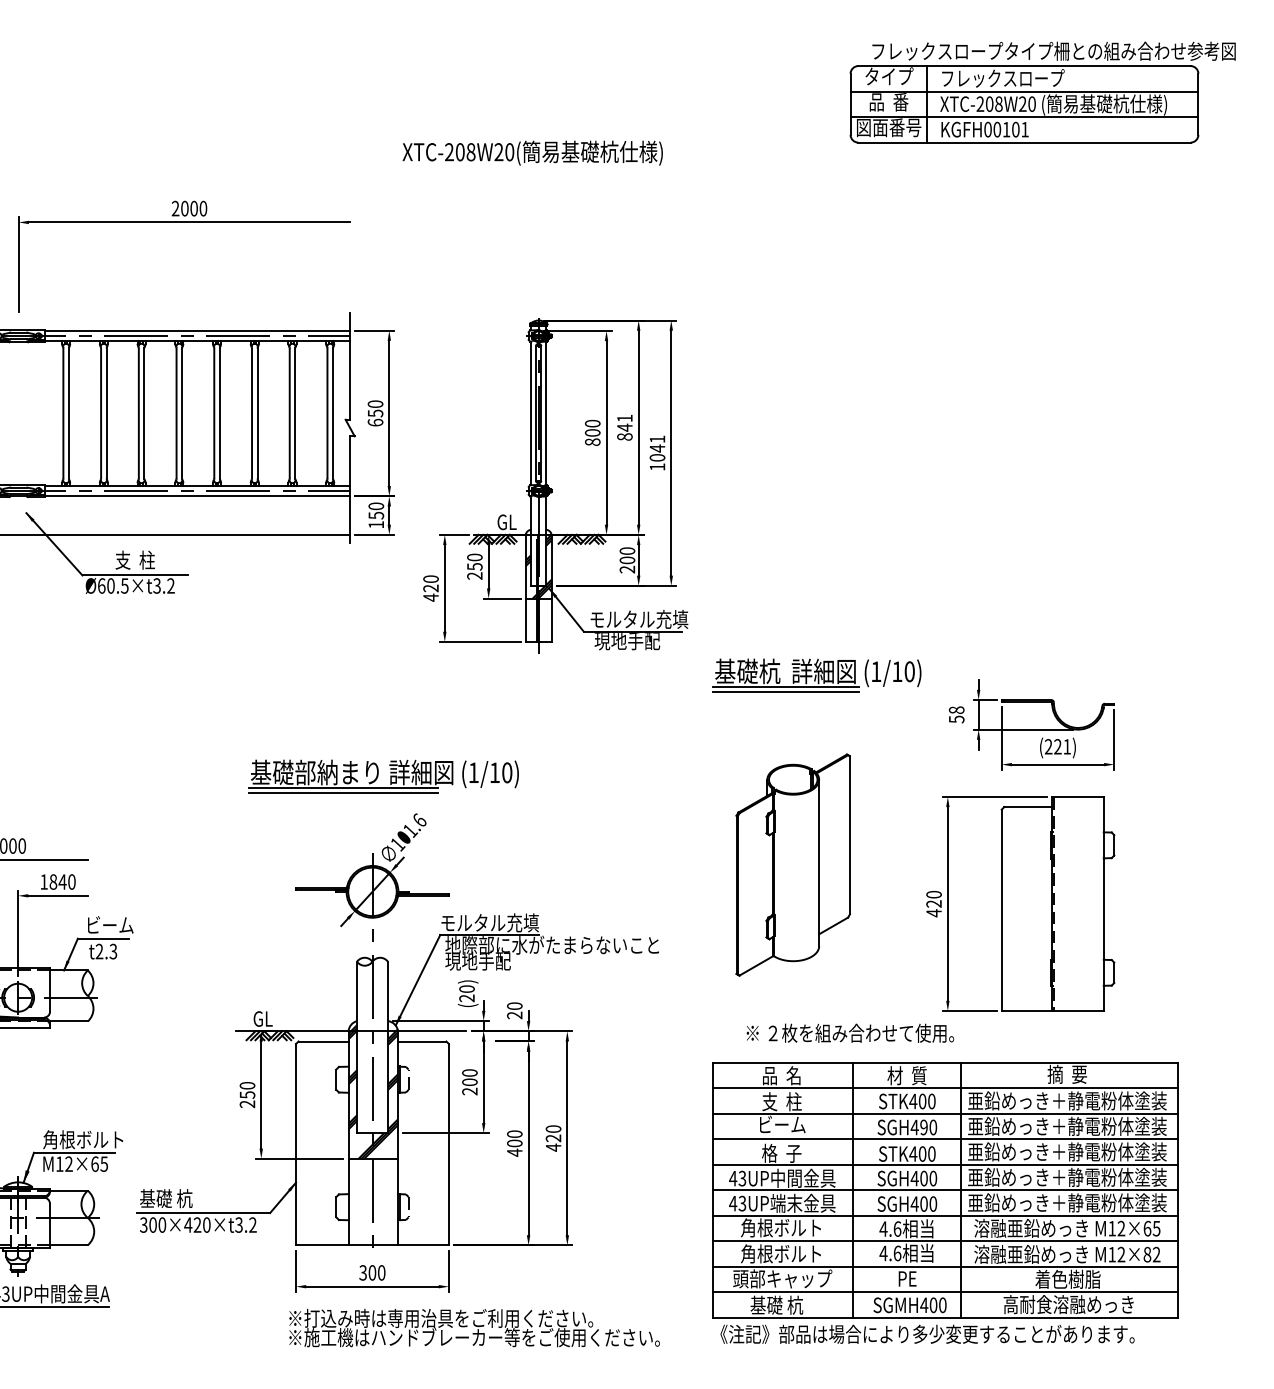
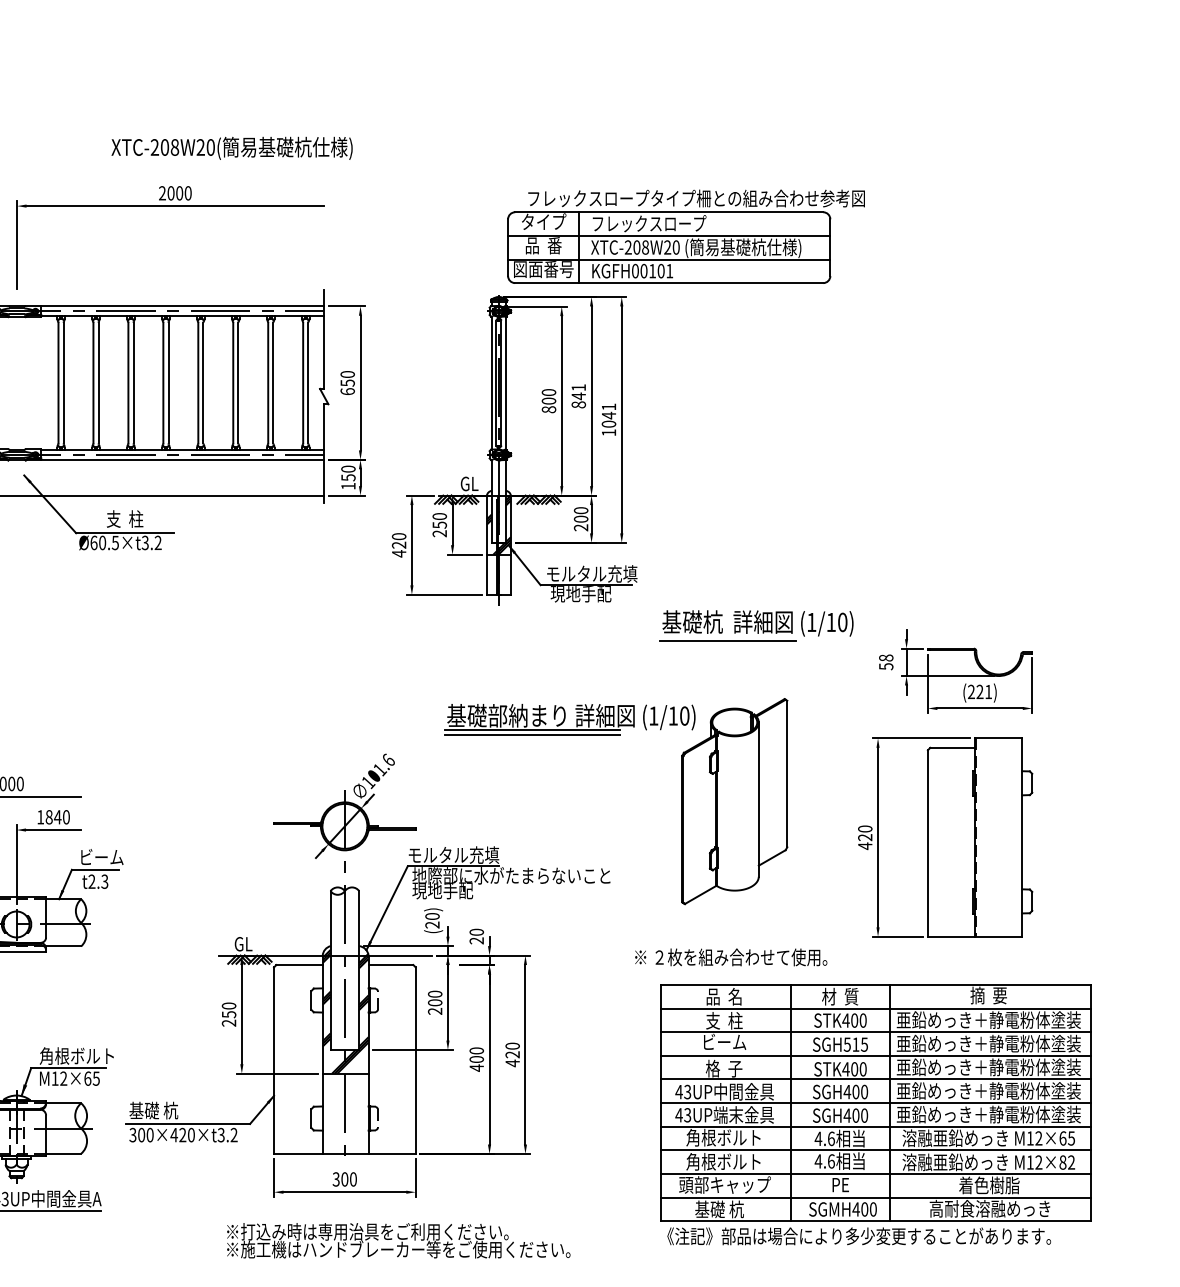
part: (1042, 92) -> (685, 236), moved
text: (532, 152) -> (231, 147), moved
line: (785, 686) -> (727, 636), removed
part: (383, 776) -> (570, 719), moved
text: (850, 1032) -> (731, 956), moved
text: (923, 1127) -> (855, 1044), SGH490 -> SGH515
text: (474, 1327) -> (398, 1240), moved

